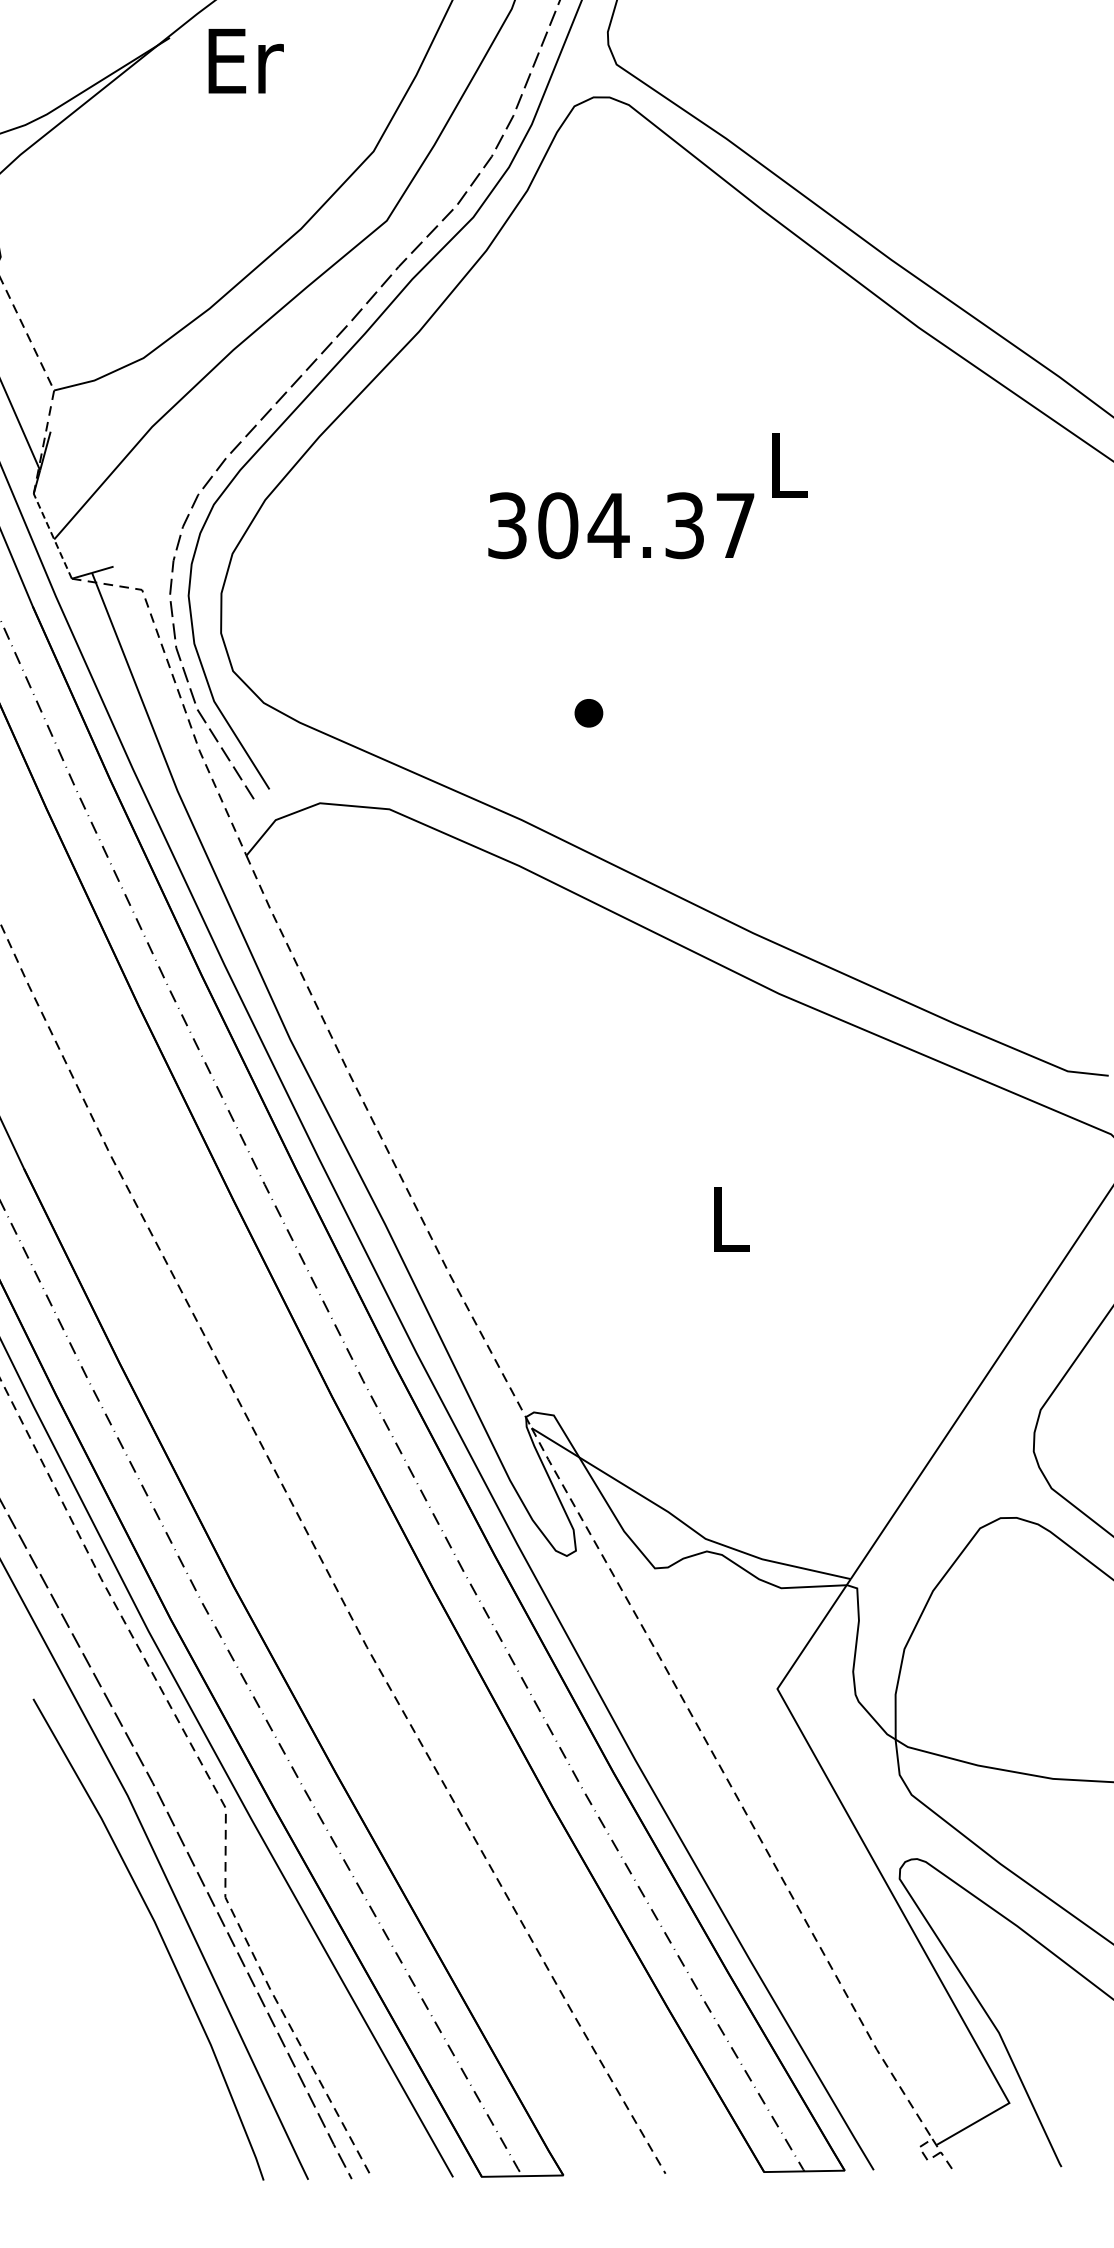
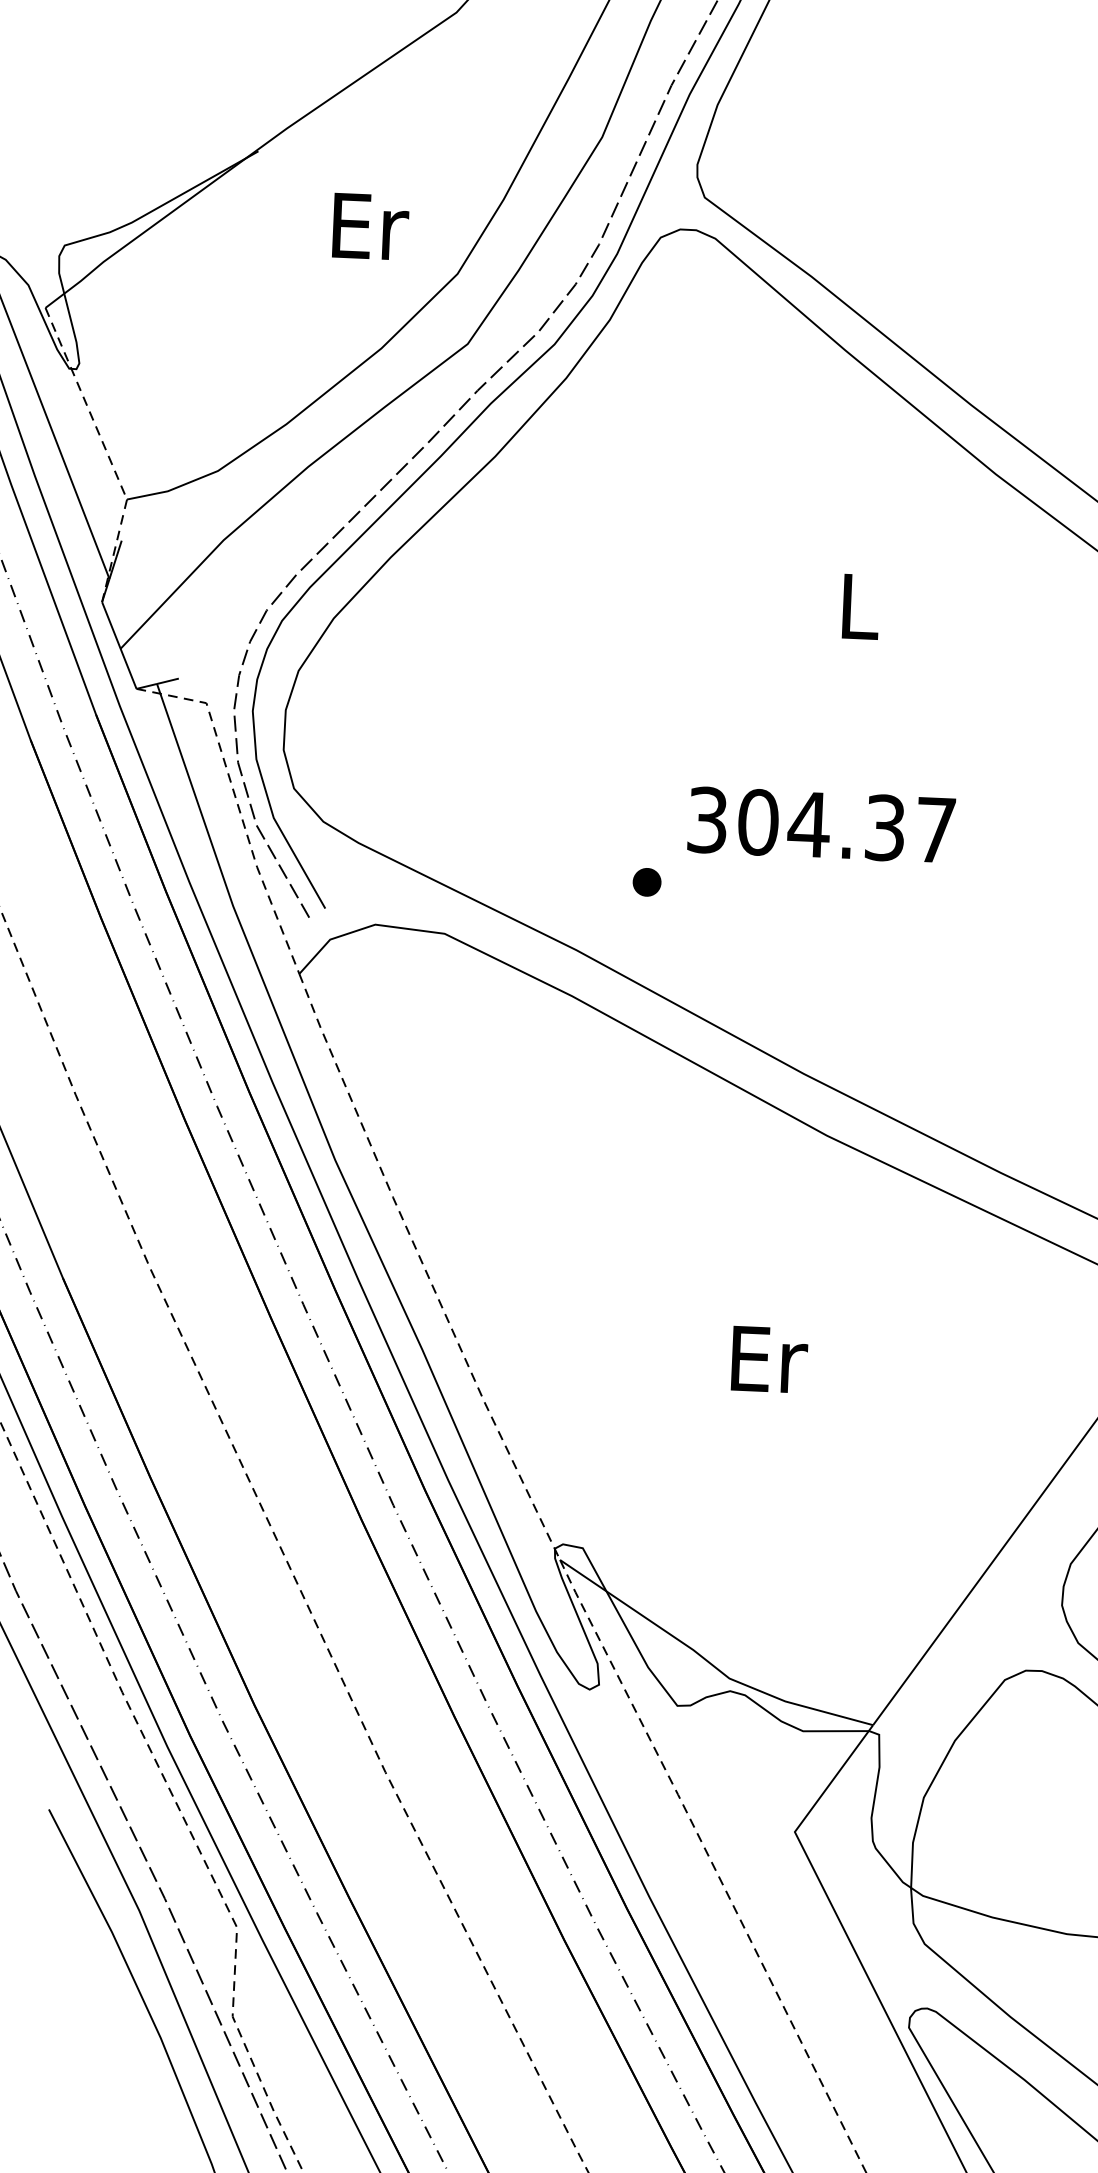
text: (245, 61) -> (370, 227), moved
text: (621, 525) -> (821, 824), moved
line: (52, 536) -> (118, 645), dashed -> solid
part: (588, 713) -> (646, 882), moved
text: (731, 1219) -> (769, 1359), L -> Er

